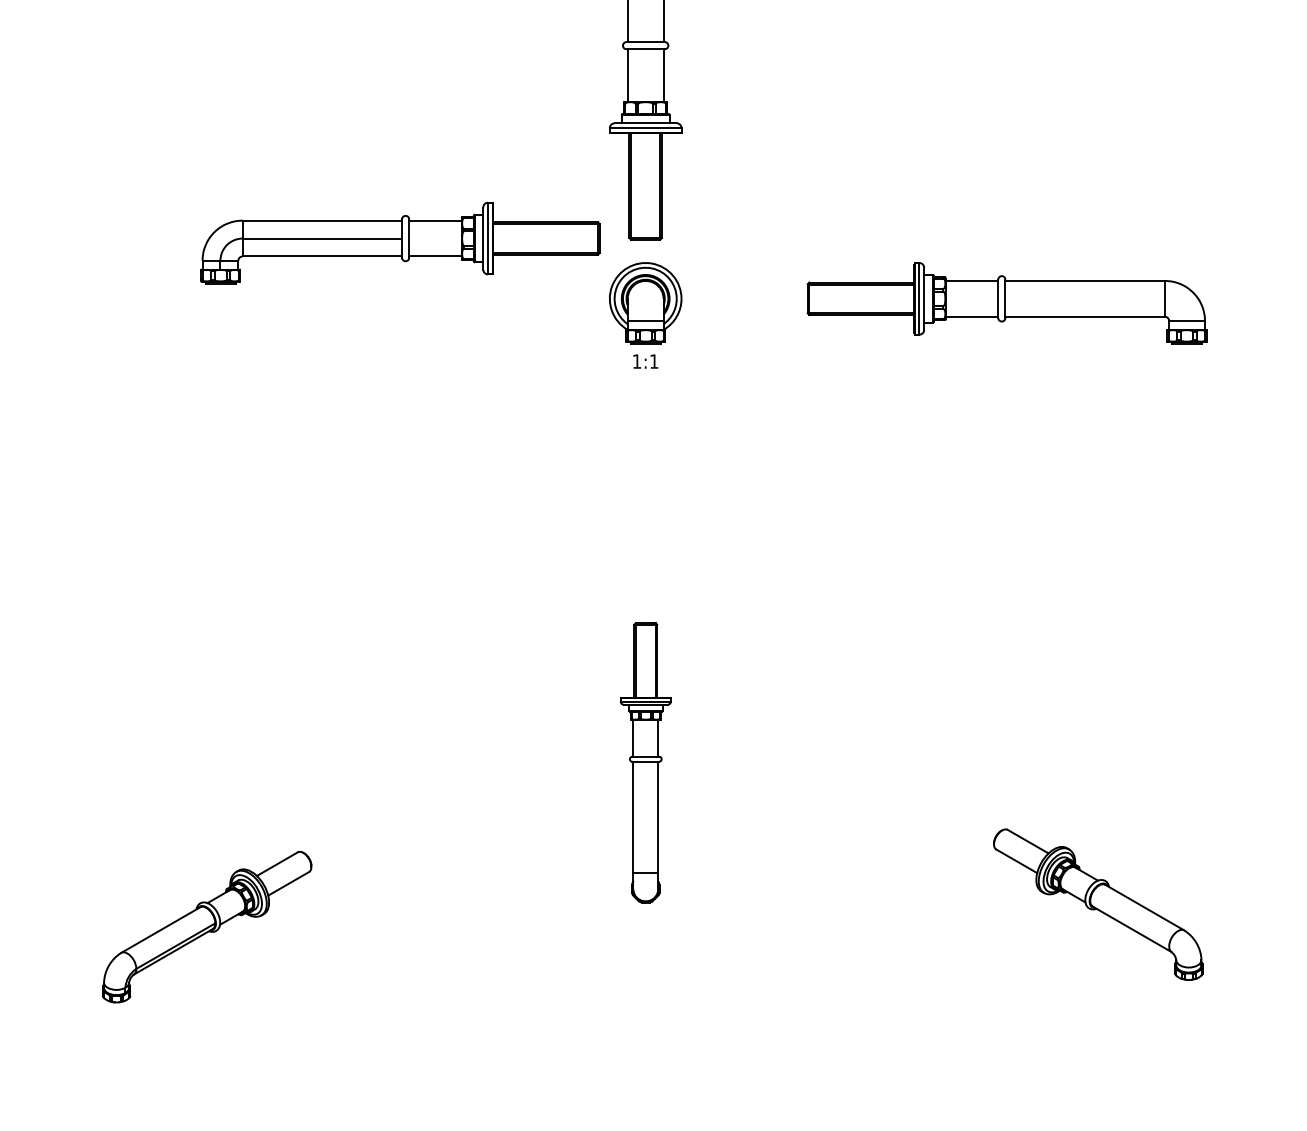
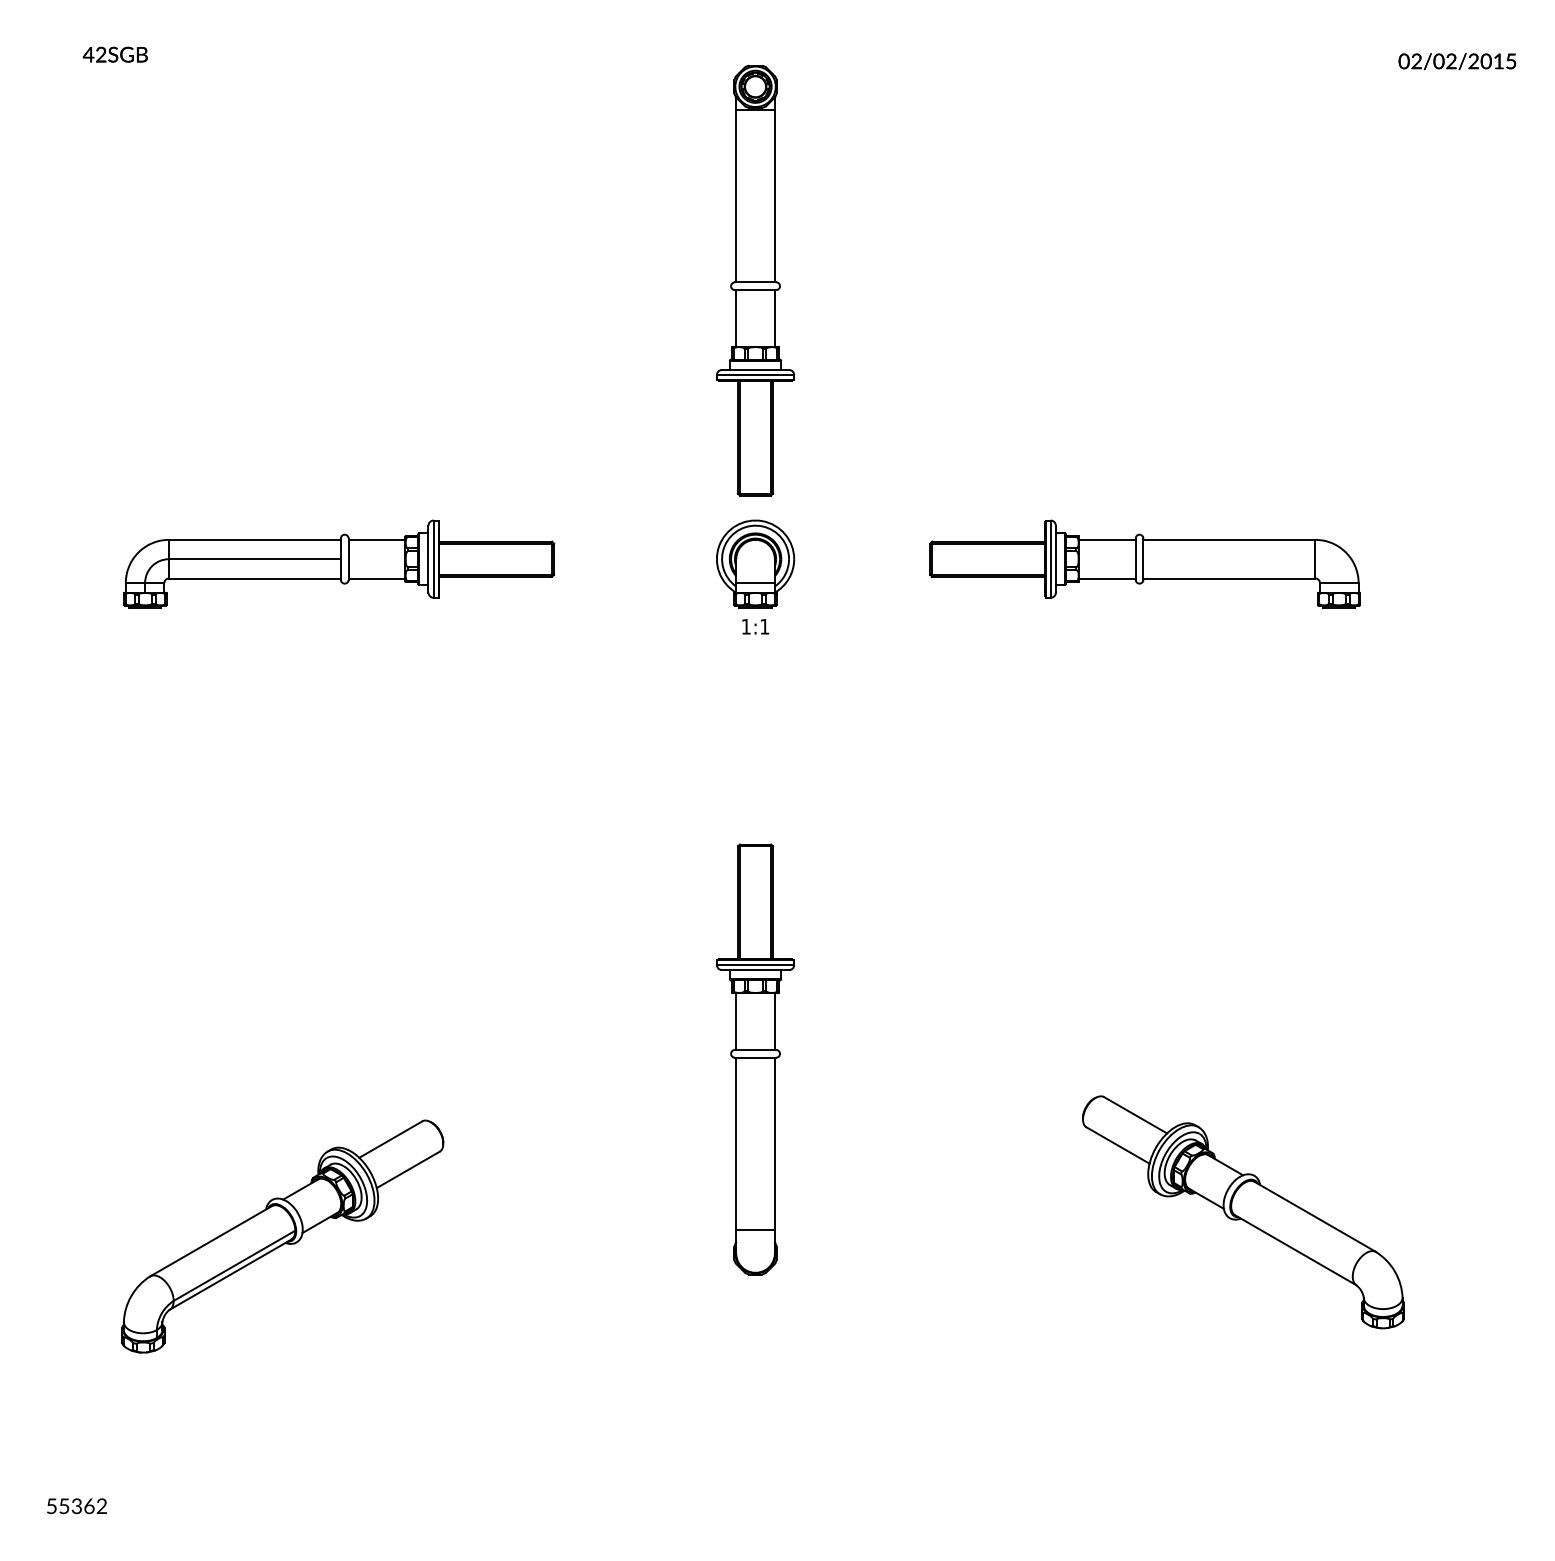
part: (400, 242) -> (339, 563), moved
part: (645, 762) -> (755, 1059), size x1.43
part: (1098, 904) -> (1243, 1212), size x1.43
part: (206, 927) -> (282, 1236), size x1.43

